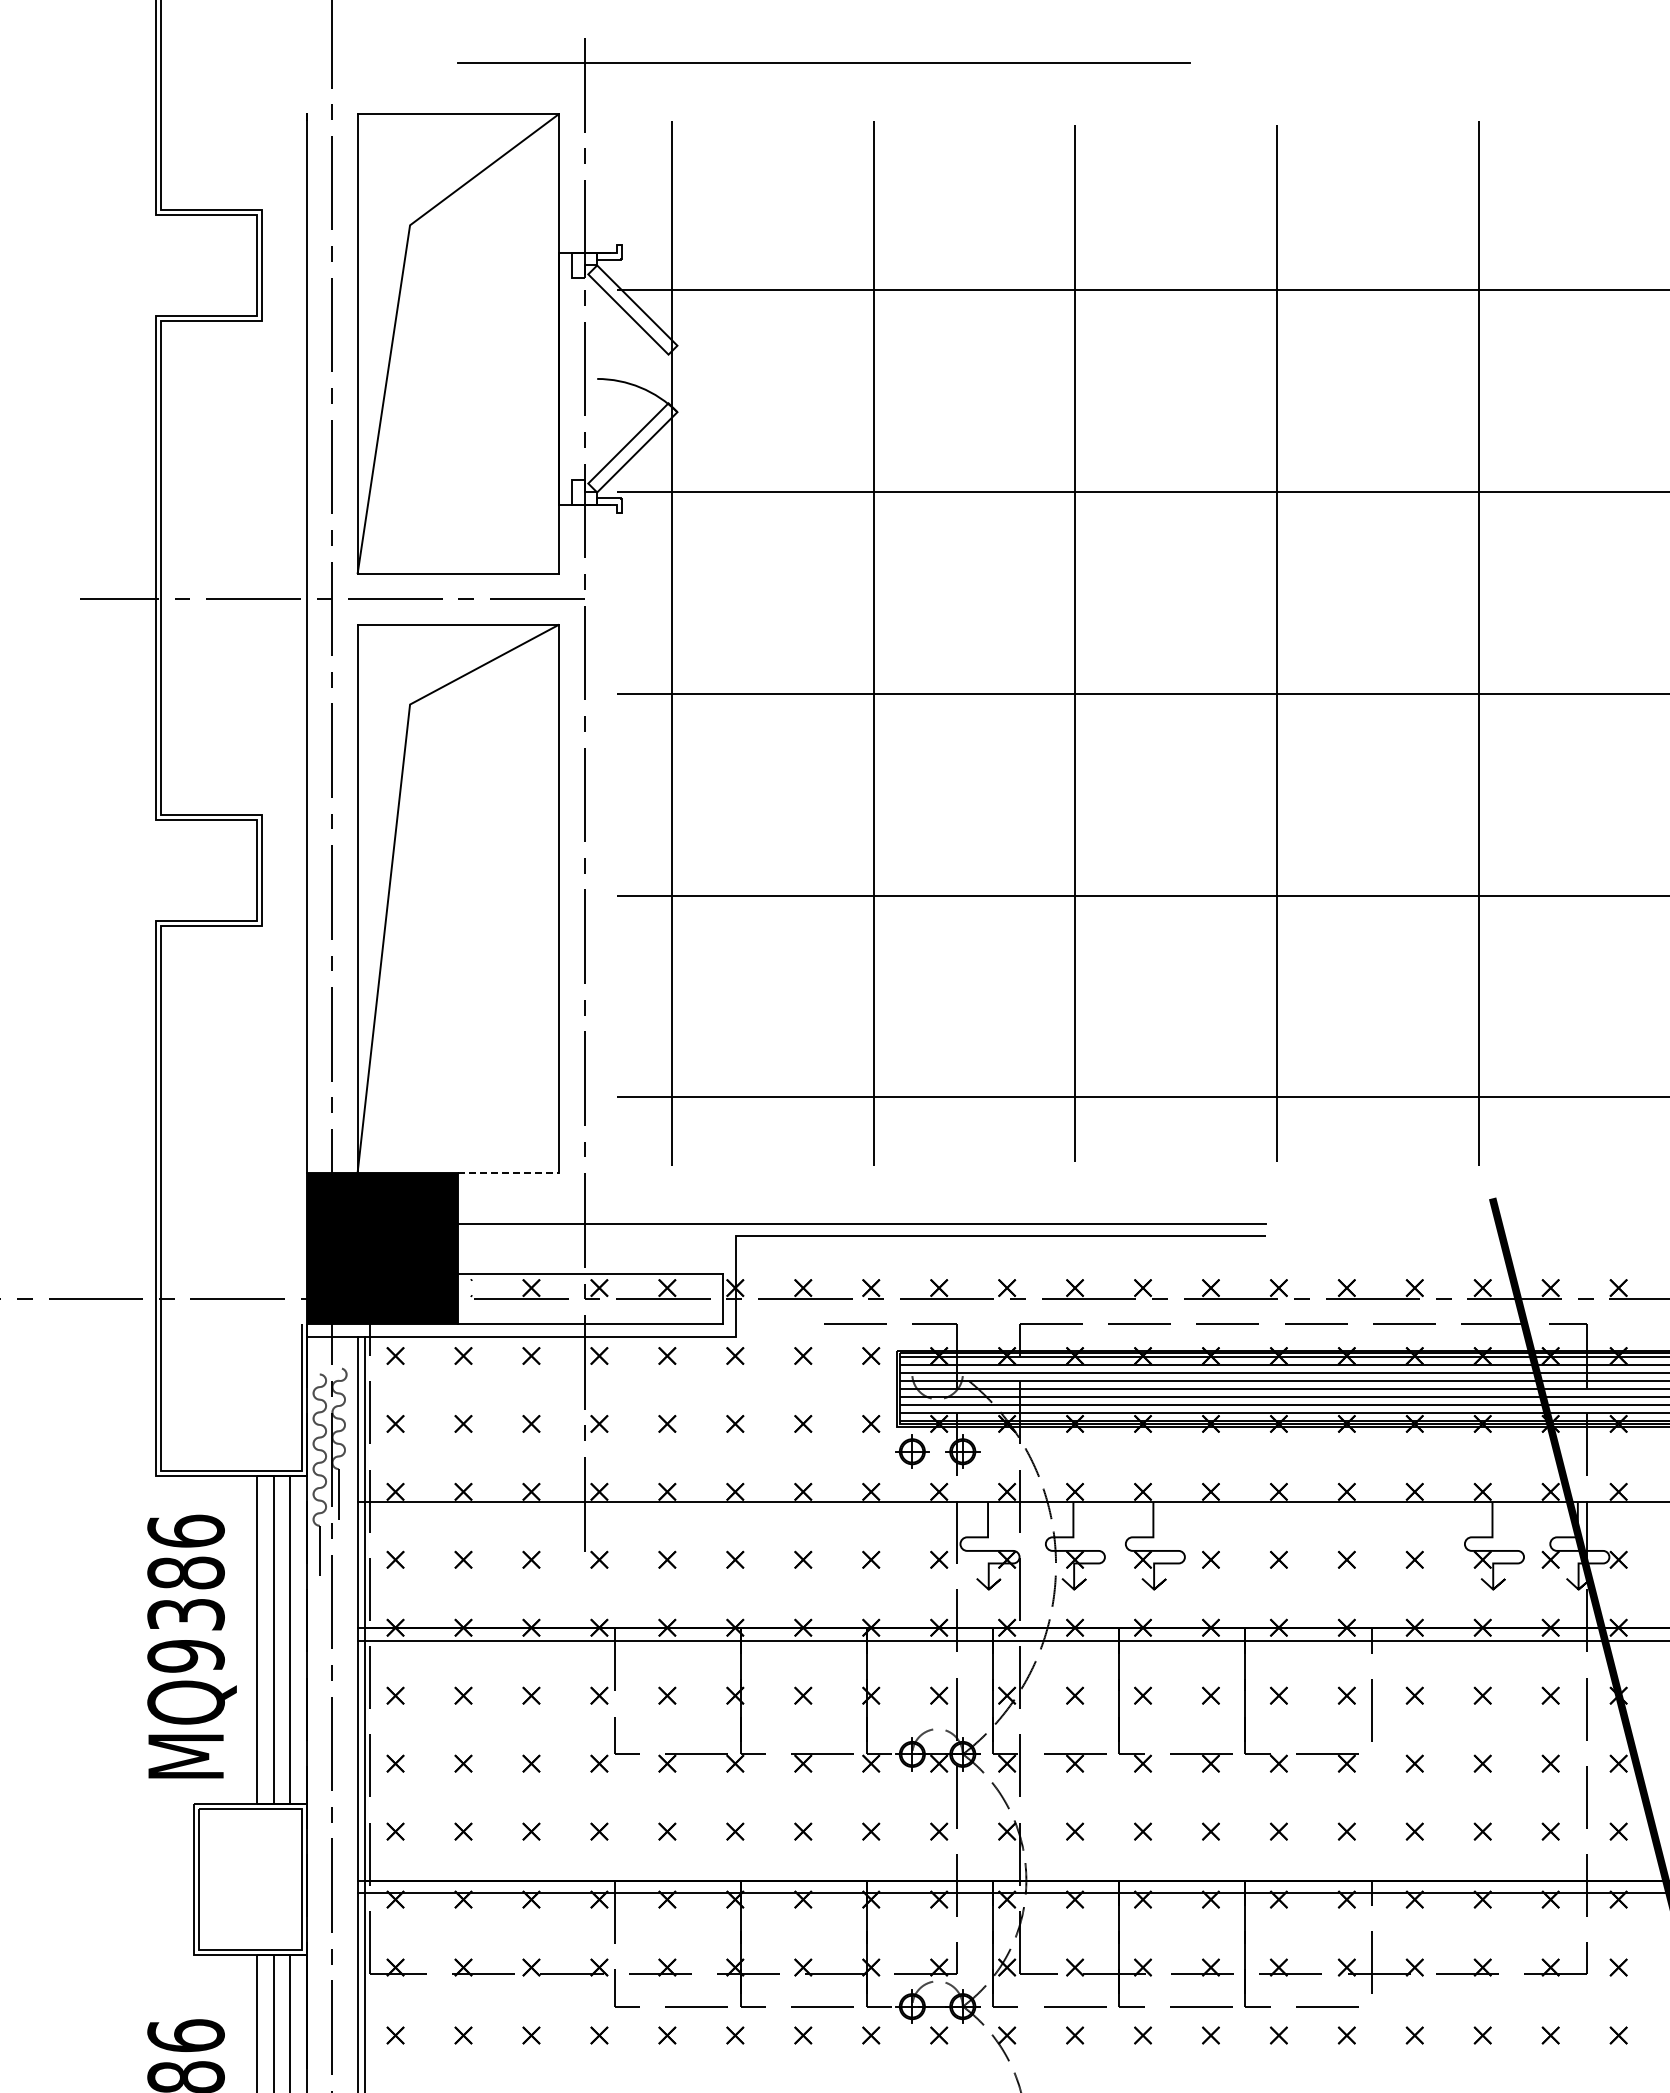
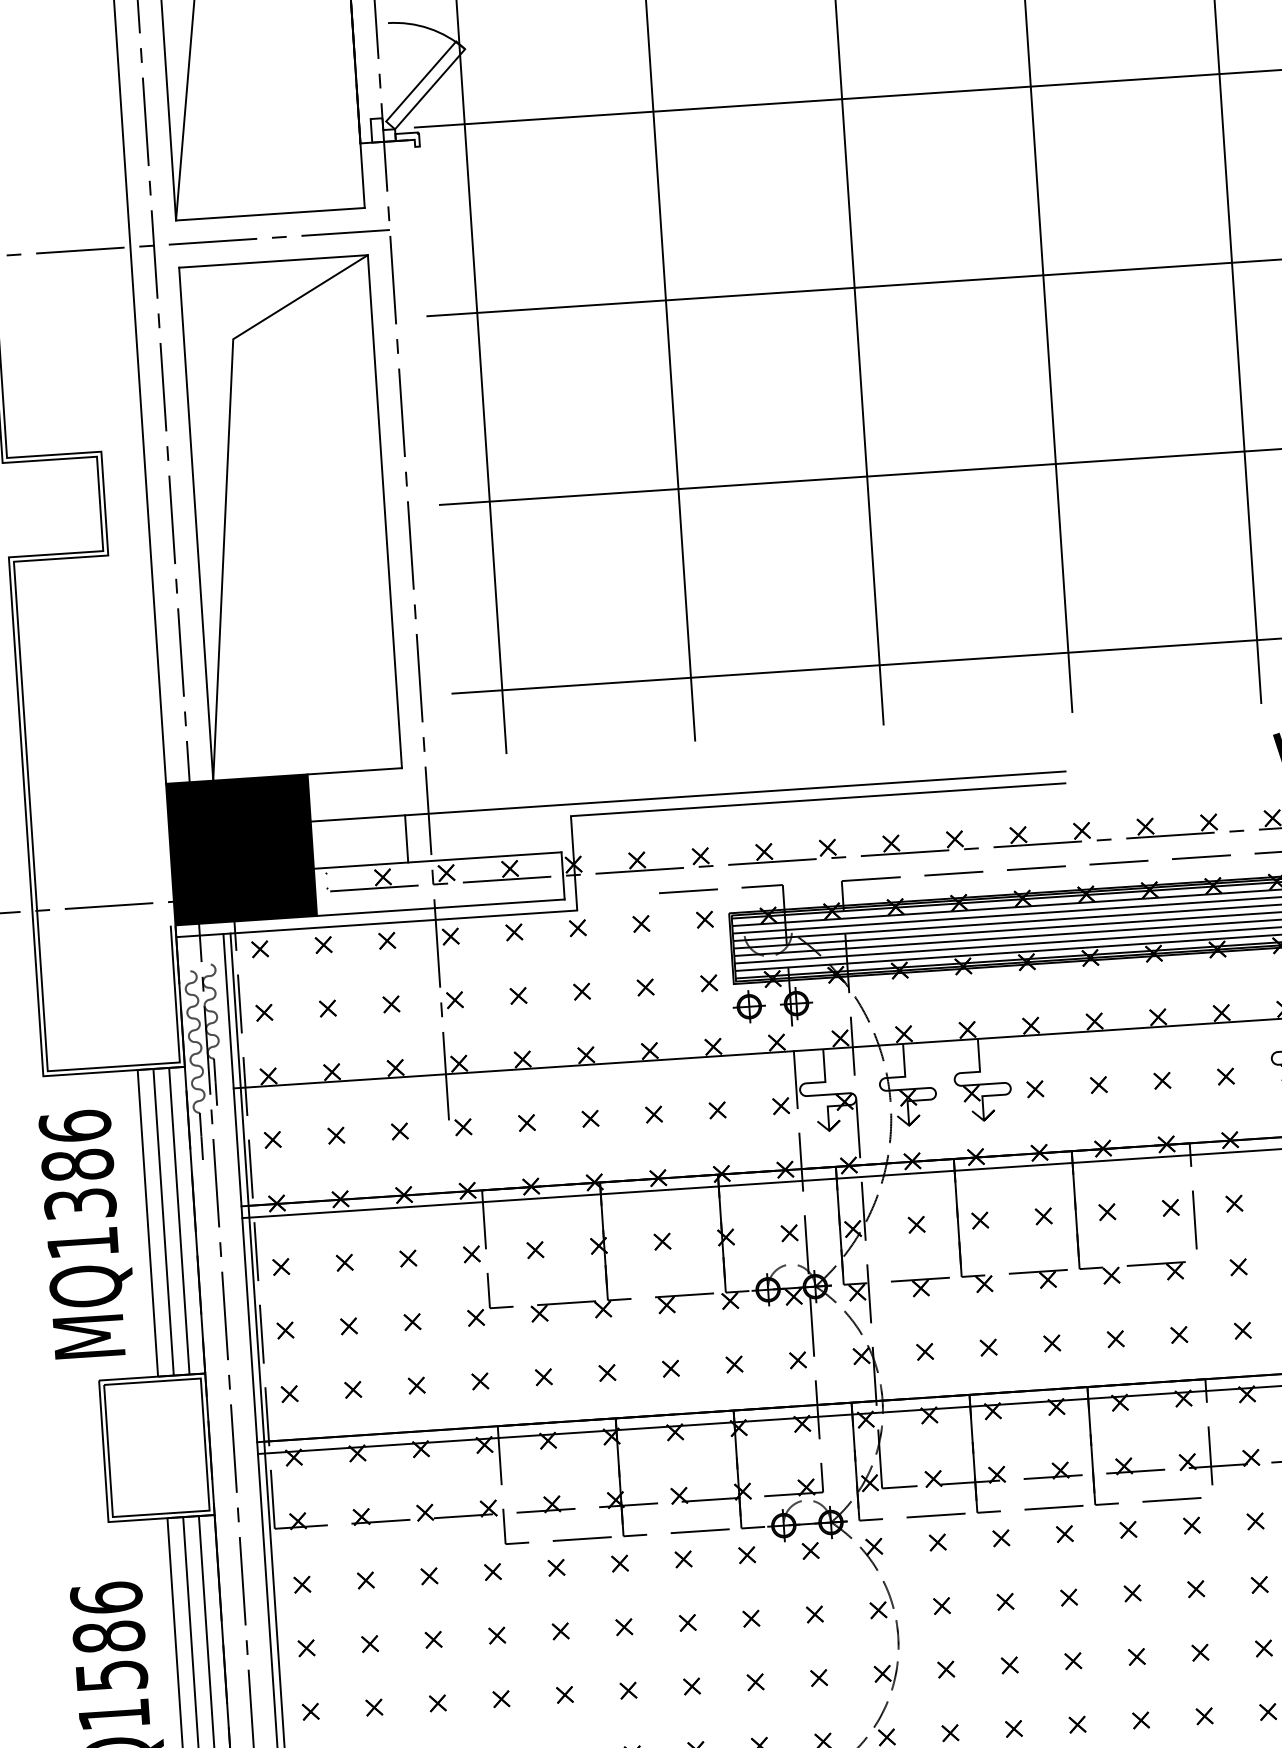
line: (509, 1173) -> (355, 771), dashed -> solid
line: (559, 1248) -> (406, 838), added
text: (185, 1656) -> (82, 1243), MQ9386 -> MQ1386

